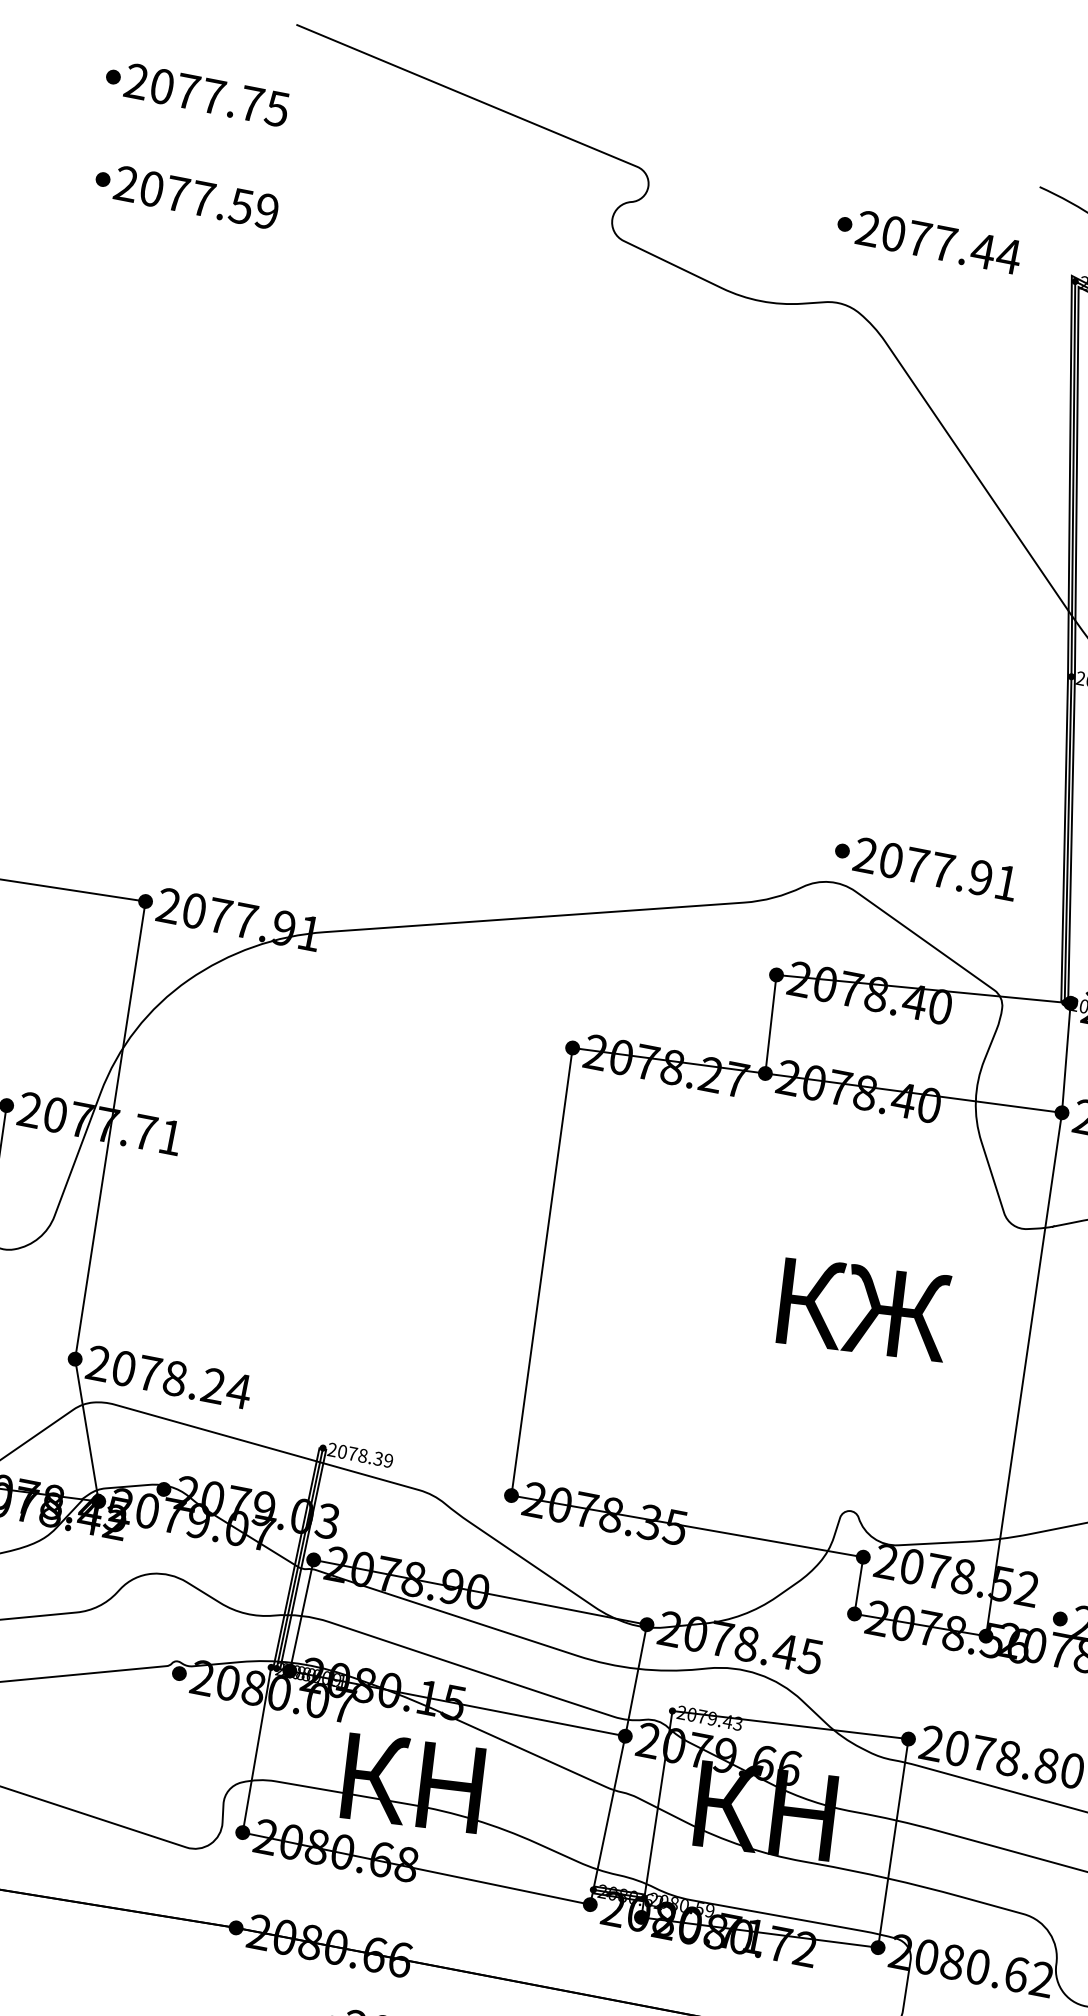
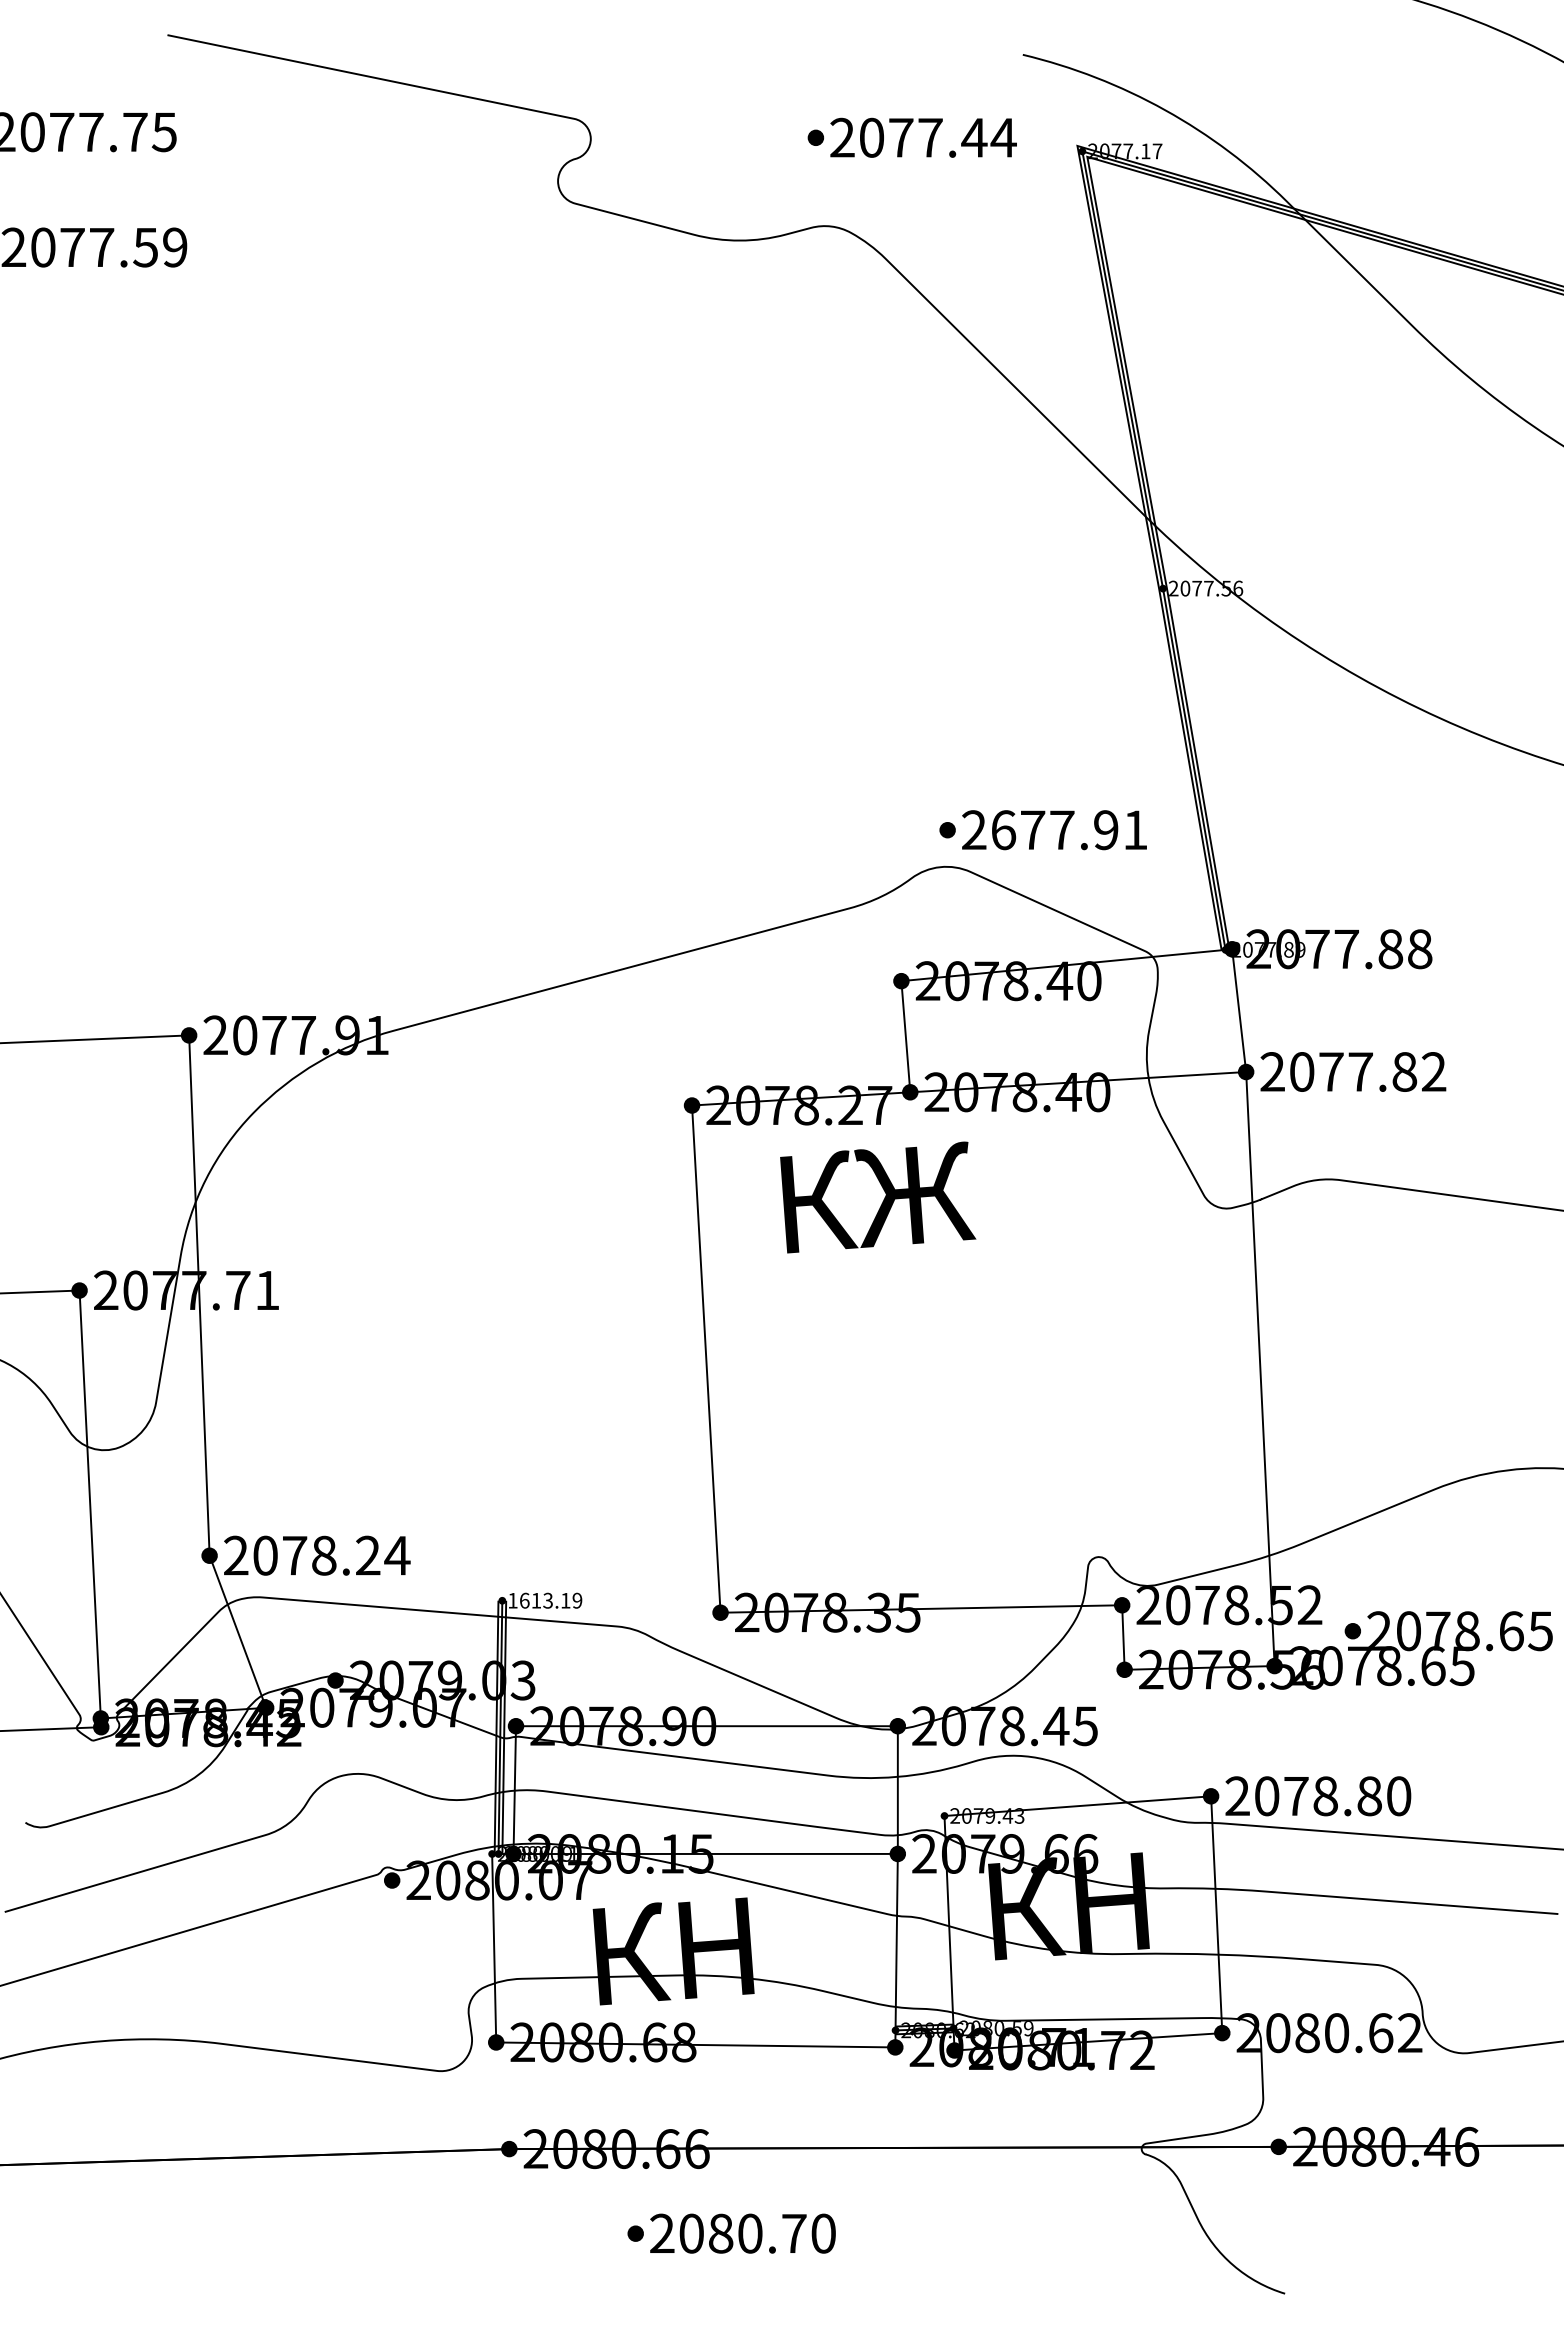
text: (891, 860) -> (1003, 830), 2077.91 -> 2677.91
text: (864, 1309) -> (878, 1197), moved
text: (355, 1454) -> (539, 1600), 2078.39 -> 1613.19

